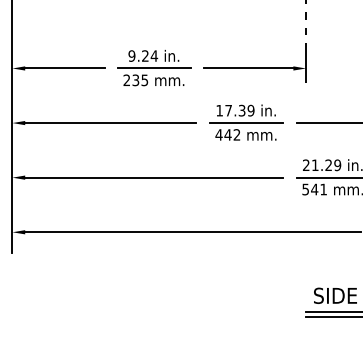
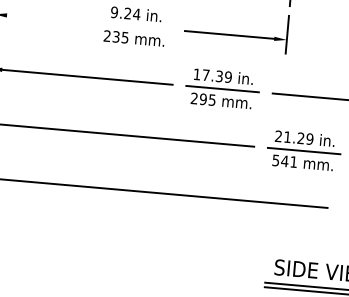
line: (64, 68) -> (46, 18), removed
line: (153, 68) -> (134, 26), removed
text: (227, 134) -> (202, 98), 442 -> 295

